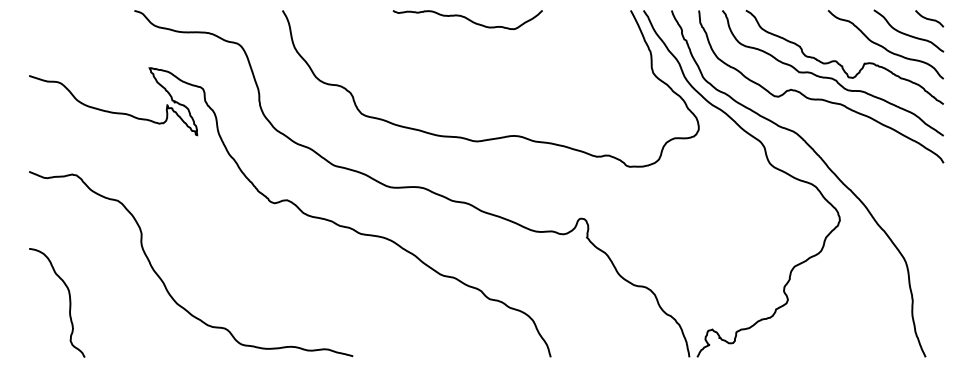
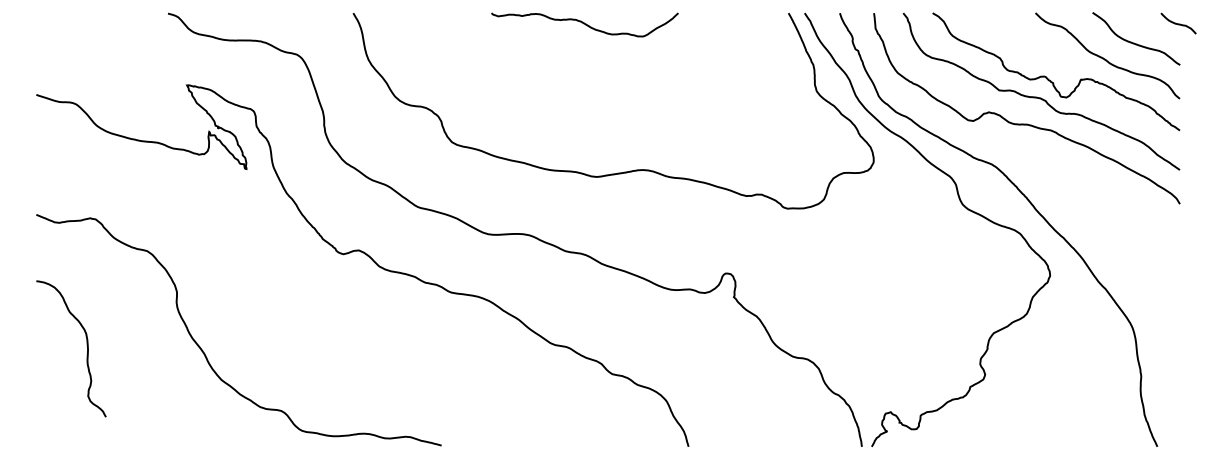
curve: (929, 18) -> (1178, 23), moved
curve: (69, 302) -> (86, 348), moved

